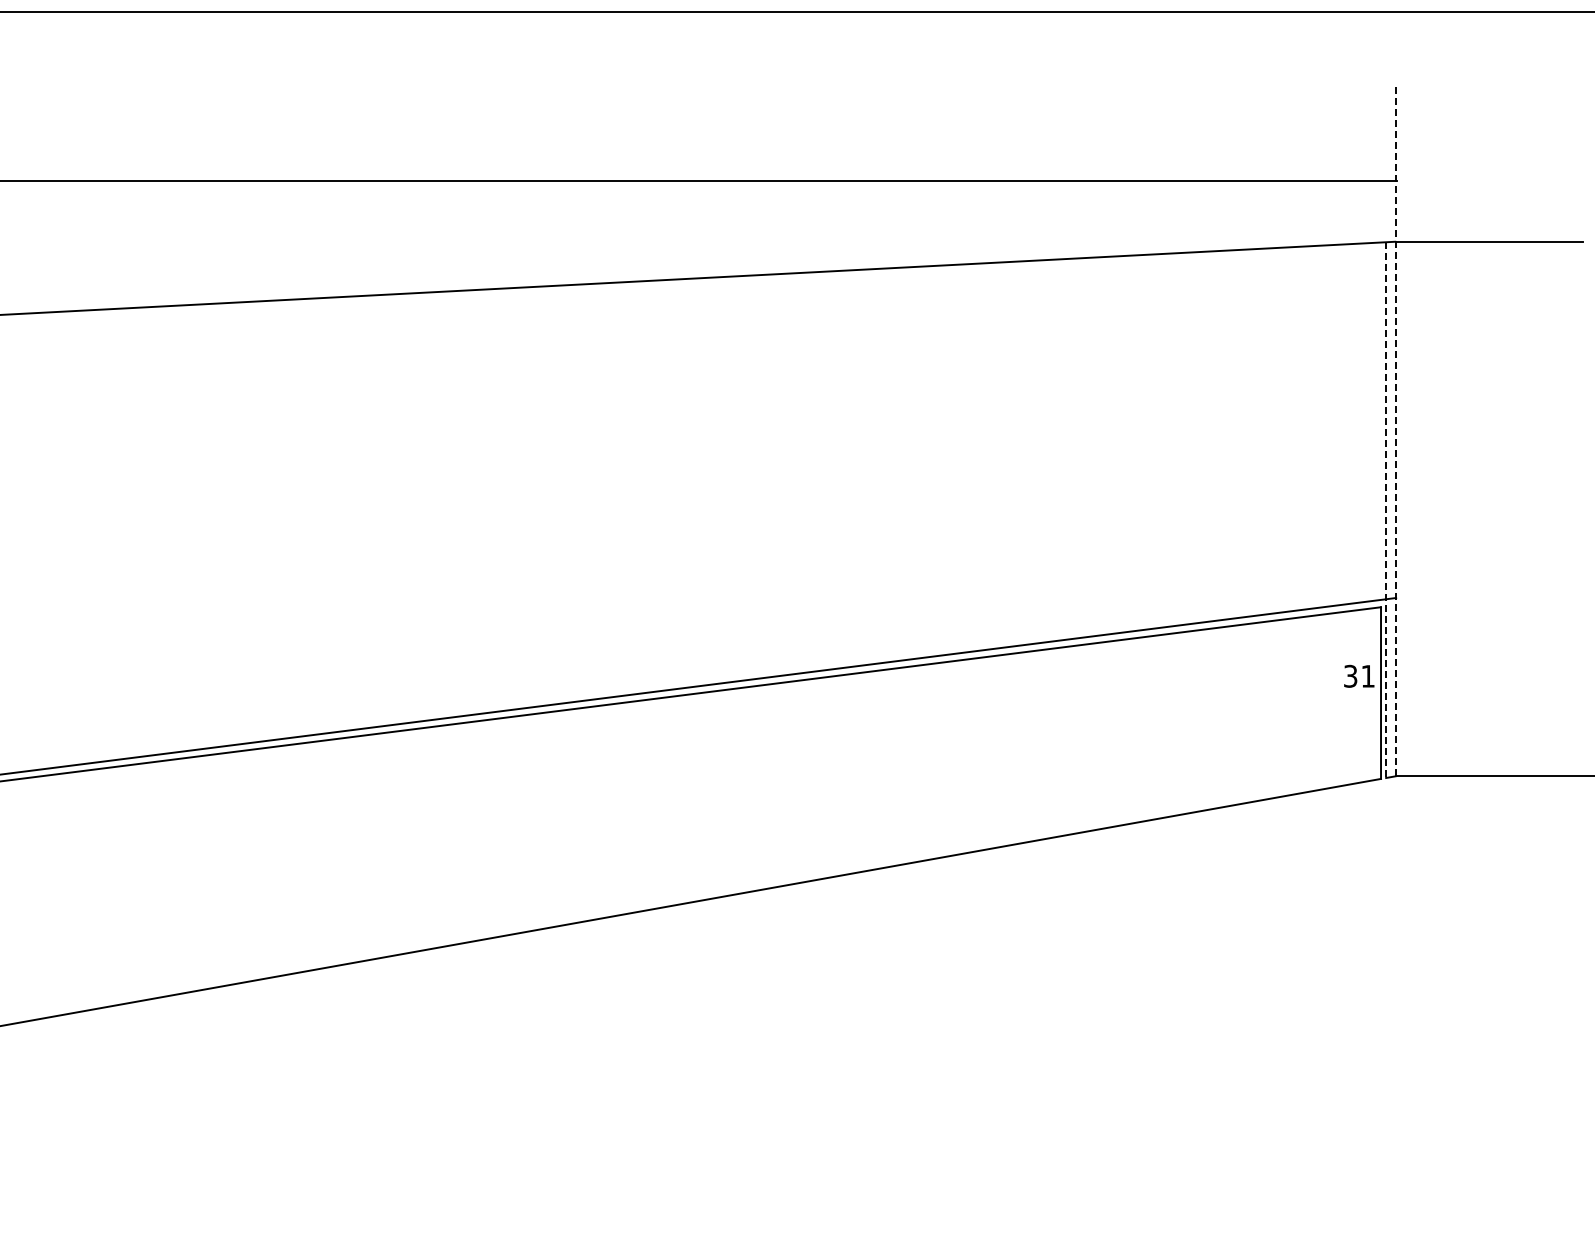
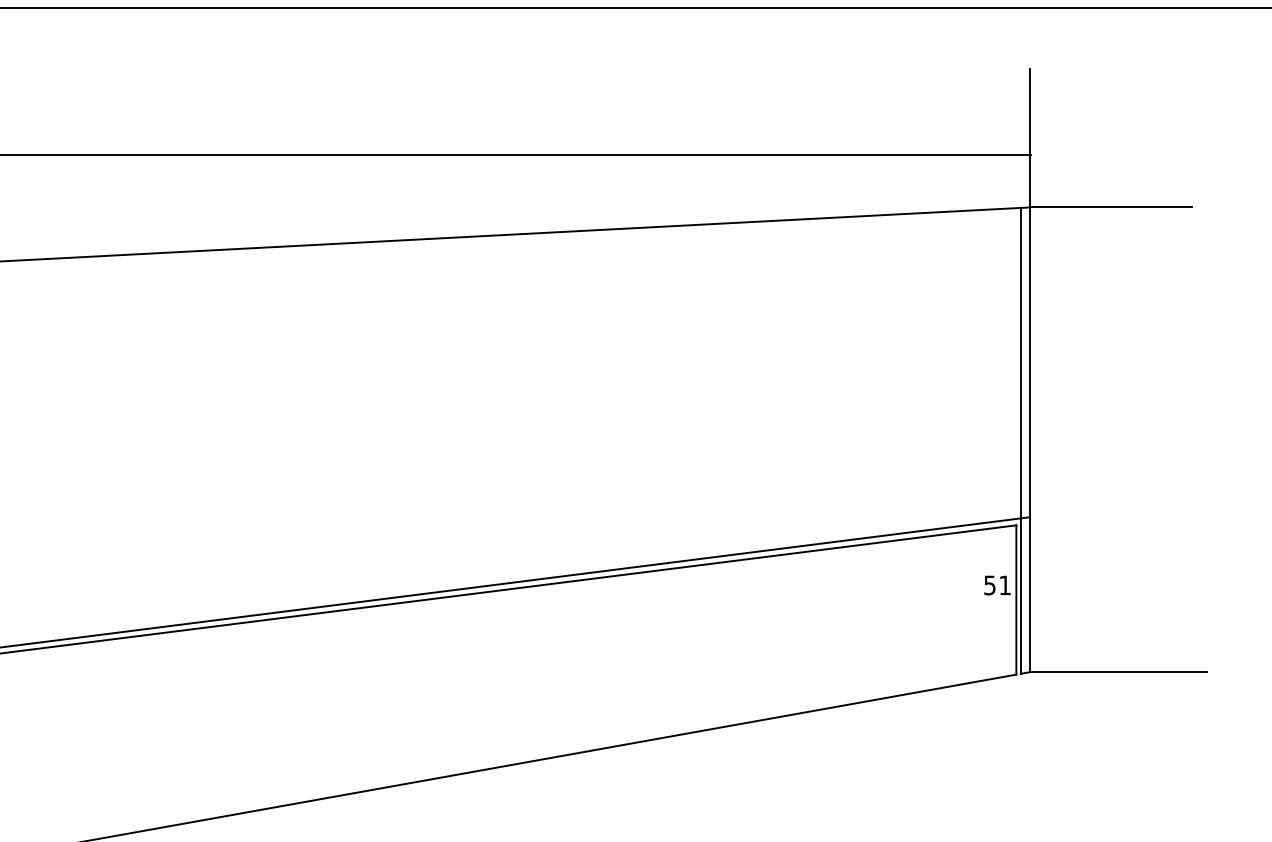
line: (1396, 429) -> (1029, 370), dashed -> solid
line: (1386, 510) -> (1021, 441), dashed -> solid
text: (1350, 675) -> (989, 584), 31 -> 51

